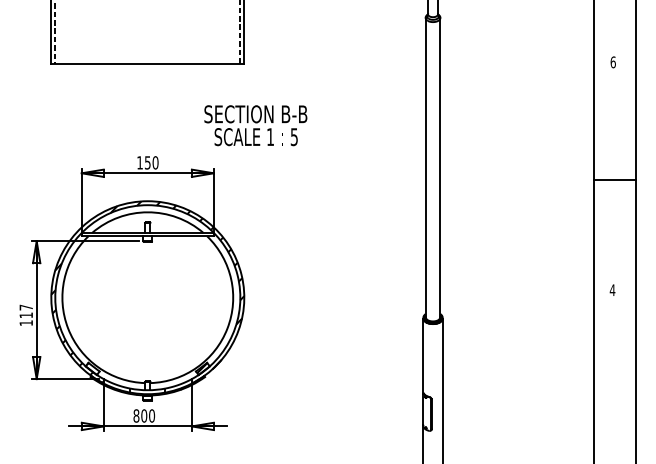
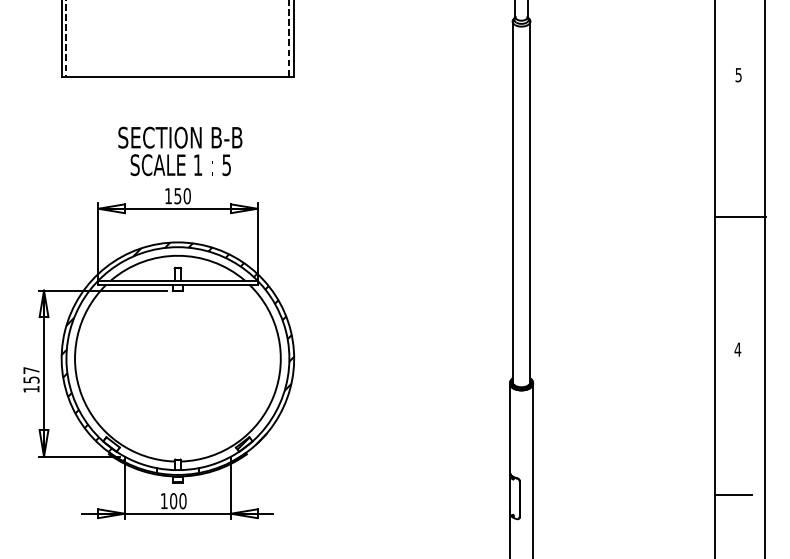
text: (612, 62) -> (737, 75), 6 -> 5
text: (255, 125) -> (179, 151), moved
text: (26, 315) -> (31, 380), 117 -> 157
line: (608, 410) -> (732, 494), added
text: (136, 415) -> (164, 500), 800 -> 100

